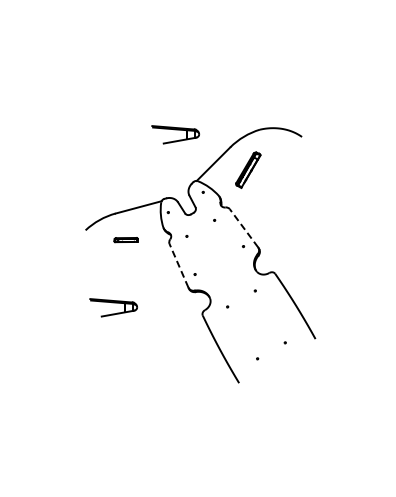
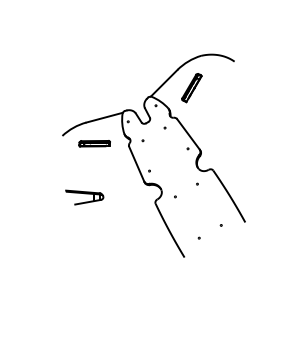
part: (175, 134) -> (133, 59), removed
line: (243, 228) -> (188, 134), dashed -> solid
part: (125, 239) -> (94, 143), size x1.67
line: (178, 265) -> (136, 163), dashed -> solid

